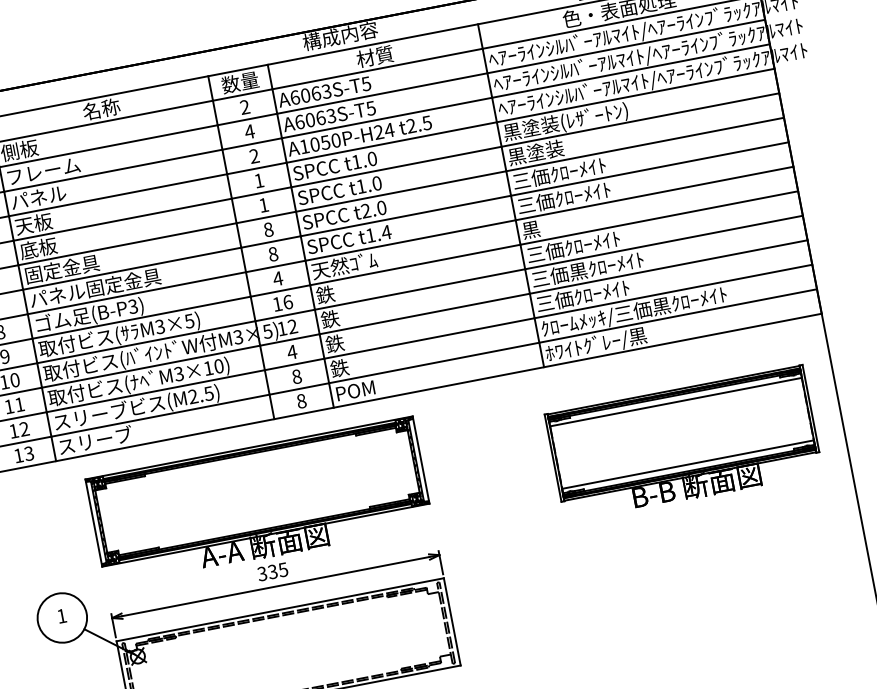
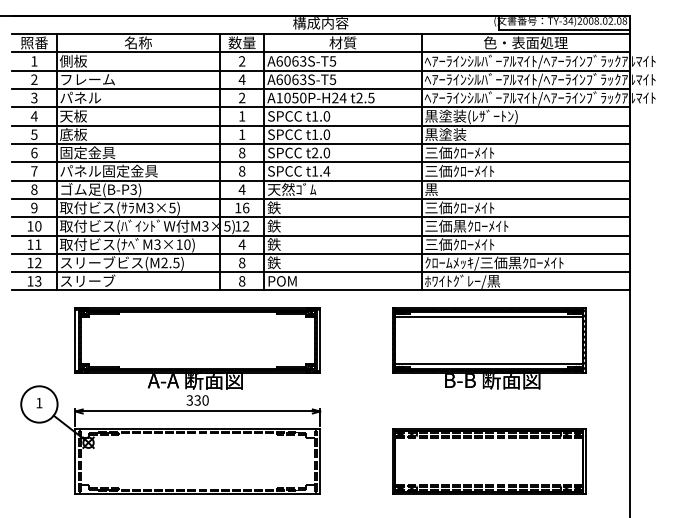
part: (684, 444) -> (489, 348), moved
text: (283, 569) -> (205, 400), 335 -> 330
part: (678, 578) -> (489, 461), added

